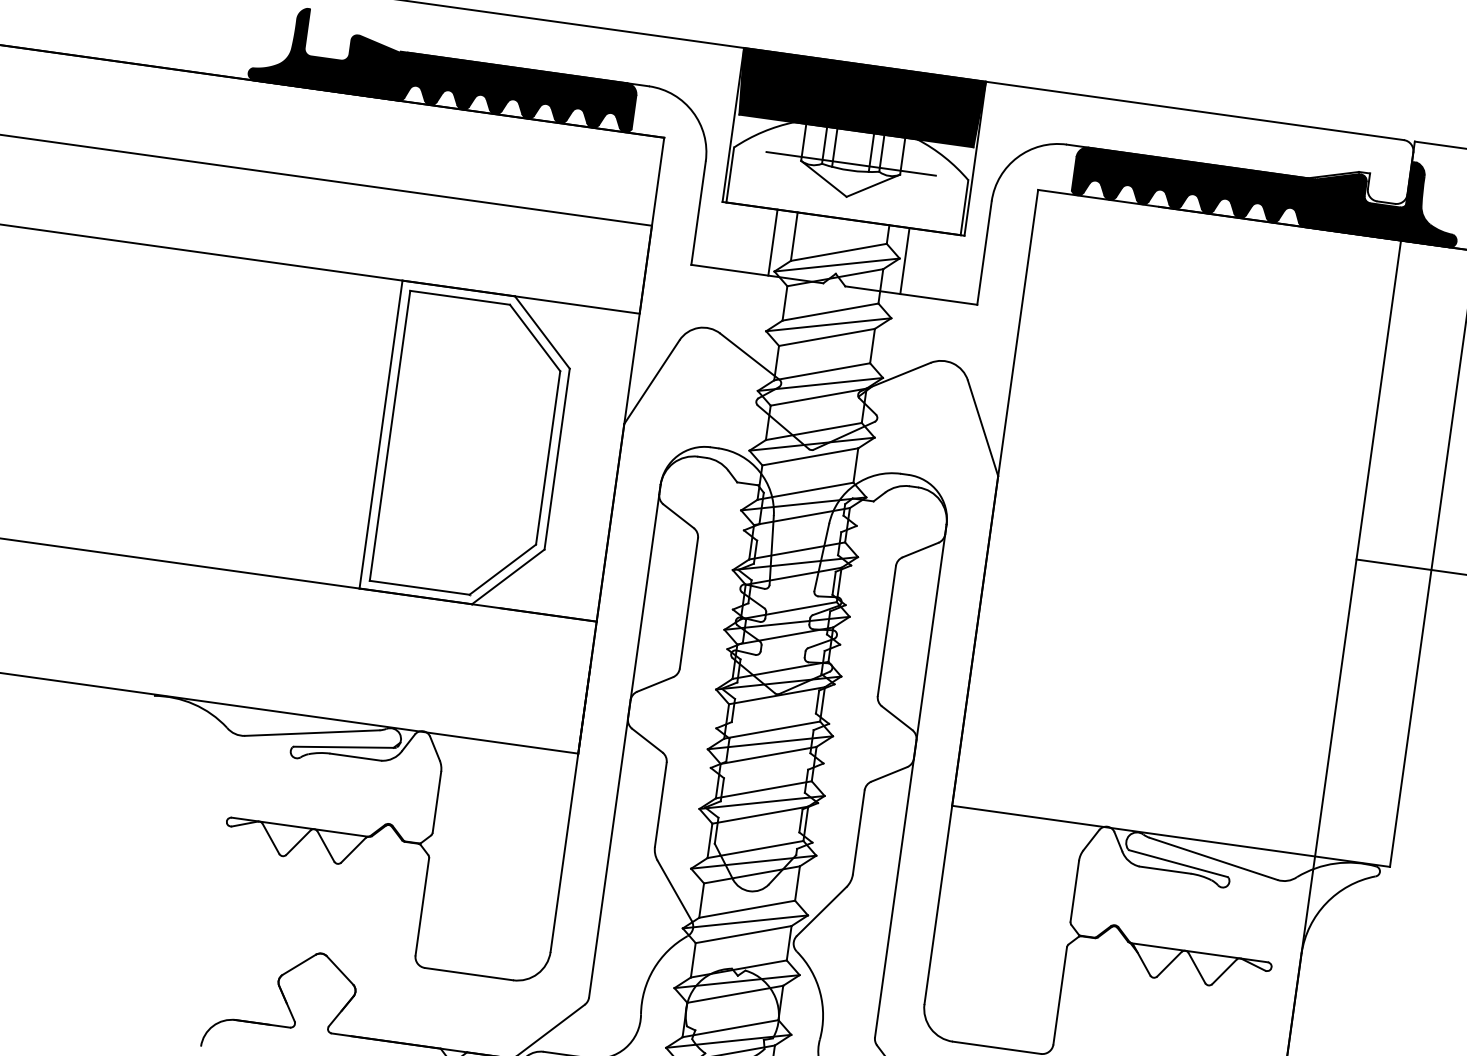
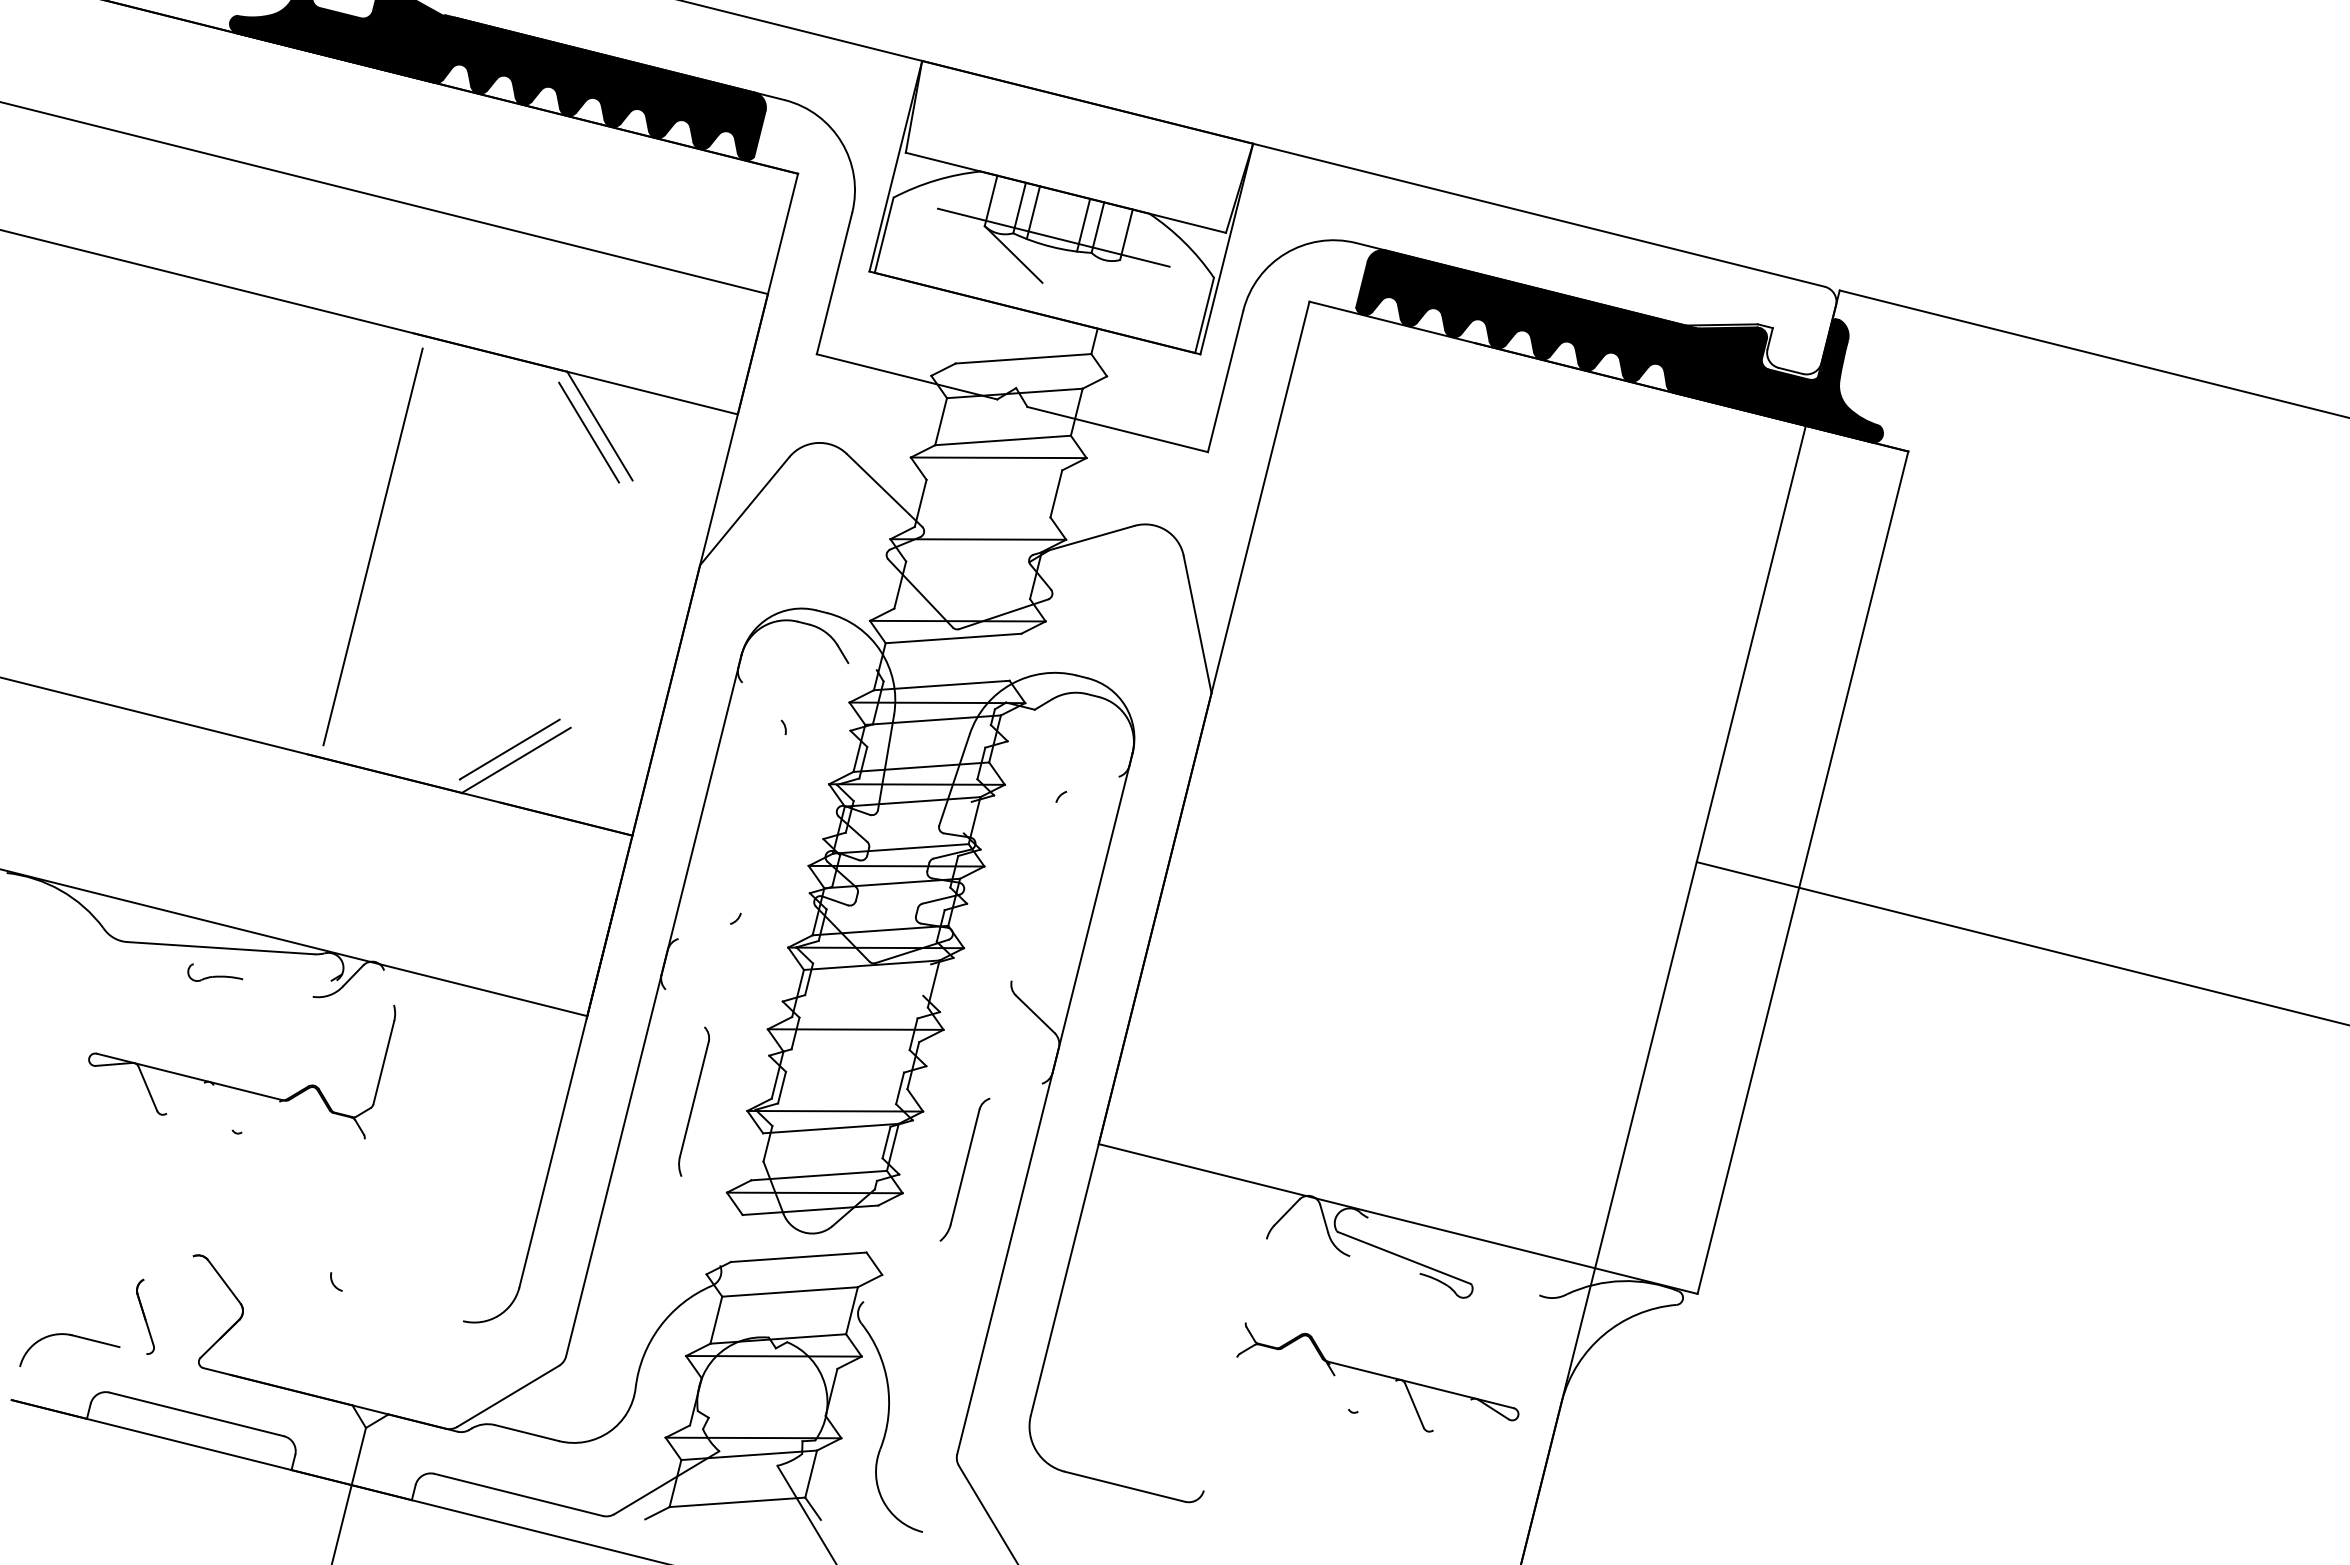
hatch: (862, 96) -> (1079, 146), removed
line: (873, 185) -> (1081, 271), removed
line: (793, 236) -> (963, 330), removed
line: (772, 242) -> (933, 335), removed
line: (904, 260) -> (1113, 380), removed
line: (837, 264) -> (1019, 375), removed
line: (459, 297) -> (490, 365), removed
line: (827, 336) -> (994, 474), removed
line: (822, 371) -> (982, 521), removed
line: (818, 396) -> (973, 556), removed
line: (814, 431) -> (962, 603), removed
line: (380, 434) -> (360, 543), removed
line: (548, 457) -> (589, 600), removed
line: (556, 458) -> (601, 603), removed
line: (855, 464) -> (1015, 656), removed
line: (747, 483) -> (862, 666), removed
line: (678, 516) -> (761, 701), removed
line: (920, 549) -> (1092, 783), removed
line: (833, 583) -> (967, 817), removed
line: (419, 587) -> (391, 762), removed
line: (688, 603) -> (762, 823), removed
line: (886, 630) -> (1033, 891), removed
line: (655, 684) -> (704, 931), removed
line: (817, 701) -> (927, 979), removed
line: (771, 729) -> (859, 1011), removed
line: (646, 740) -> (684, 1008), removed
line: (344, 747) -> (263, 972), removed
line: (434, 748) -> (388, 987), removed
line: (768, 755) -> (851, 1046), removed
line: (355, 756) -> (277, 987), removed
line: (888, 773) -> (1015, 1090), removed
line: (763, 789) -> (839, 1093), removed
line: (710, 840) -> (757, 1156), removed
line: (298, 842) -> (185, 1098), removed
line: (325, 846) -> (222, 1107), removed
line: (353, 849) -> (260, 1116), removed
line: (1213, 858) -> (1453, 1256), removed
line: (1164, 869) -> (1384, 1264), removed
line: (797, 883) -> (872, 1228), removed
line: (674, 890) -> (700, 1220), removed
line: (1074, 891) -> (1255, 1280), removed
line: (701, 900) -> (736, 1238), removed
line: (421, 906) -> (347, 1205), removed
line: (821, 911) -> (901, 1271), removed
line: (745, 921) -> (794, 1274), removed
line: (1141, 960) -> (1338, 1386), removed
line: (299, 964) -> (168, 1267), removed
line: (1169, 964) -> (1376, 1396), removed
line: (1224, 972) -> (1451, 1415), removed
line: (468, 974) -> (402, 1306), removed
line: (735, 994) -> (769, 1373), removed
line: (1060, 995) -> (1220, 1423), removed
line: (263, 1023) -> (109, 1344), removed
line: (730, 1028) -> (757, 1420), removed

